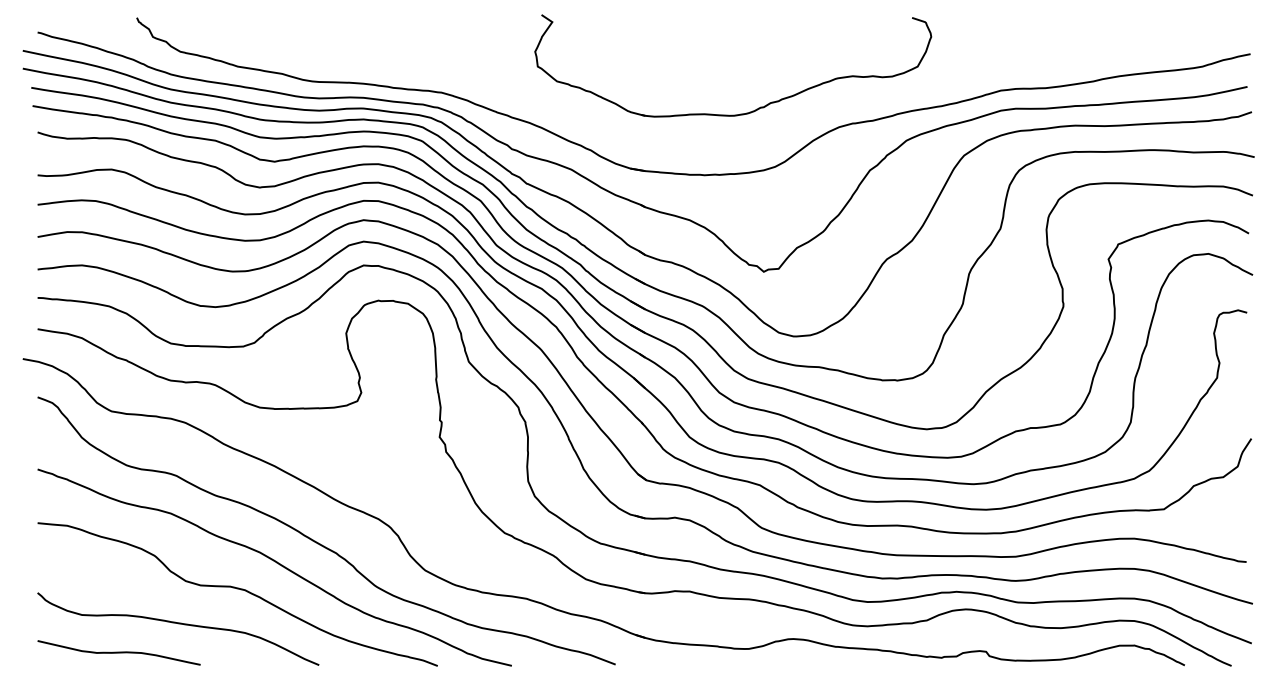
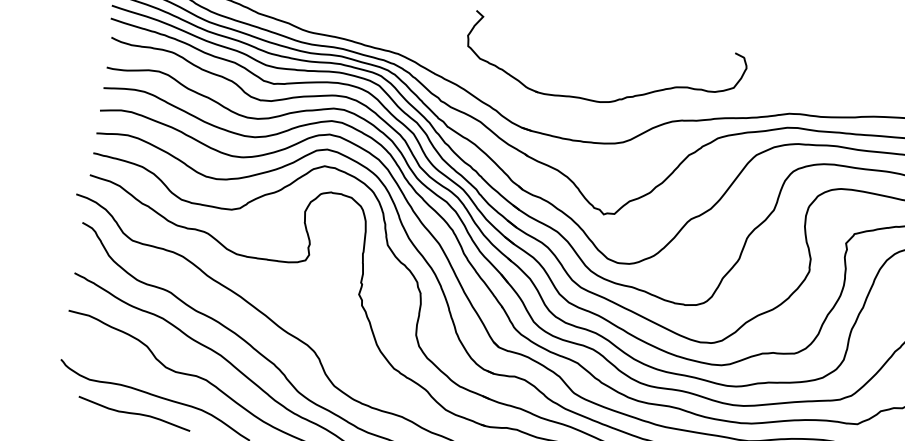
curve: (118, 652) -> (134, 413), moved

